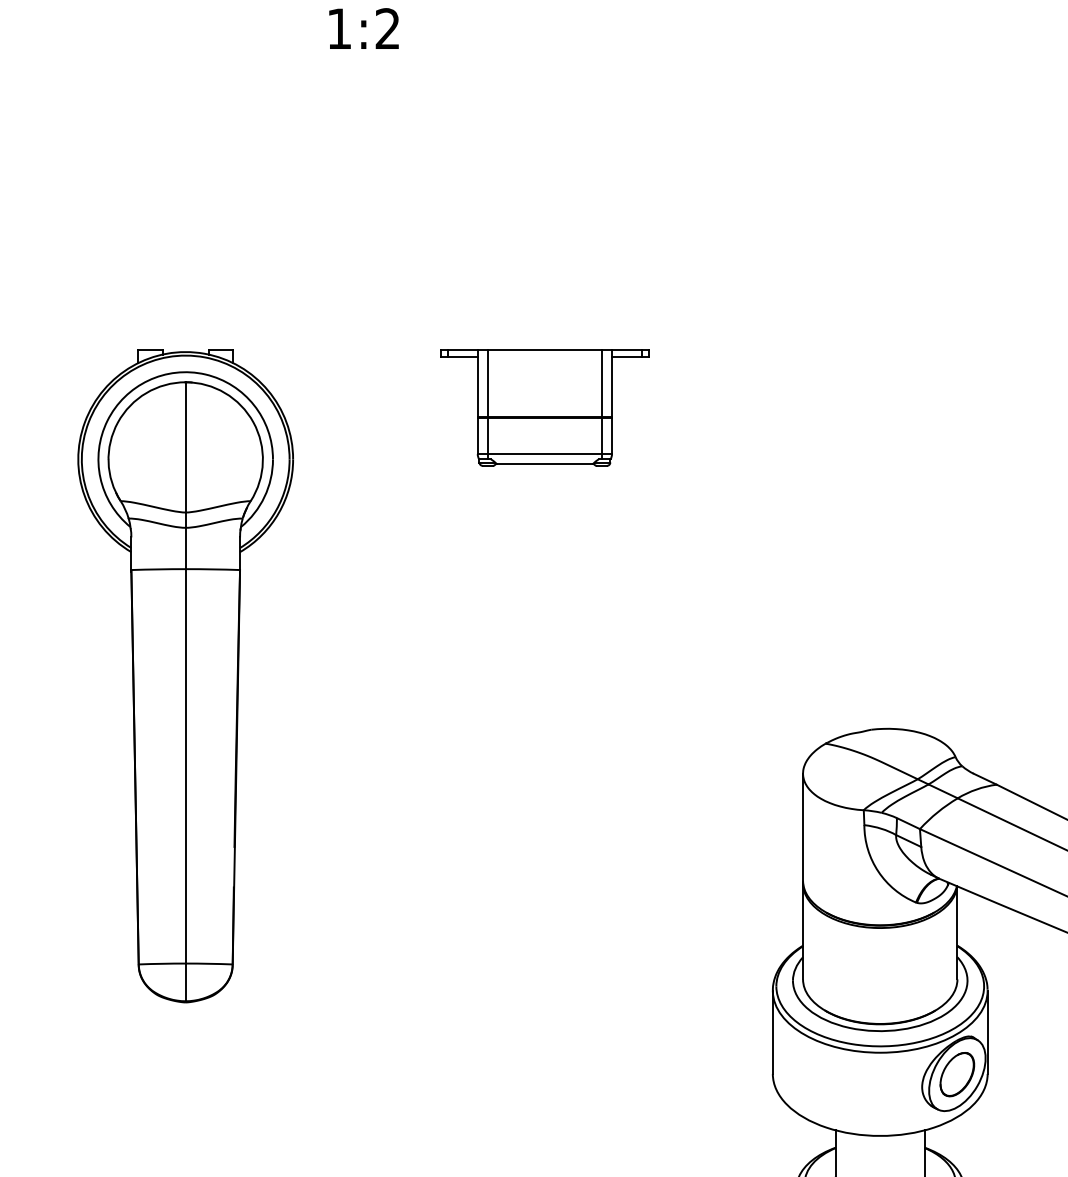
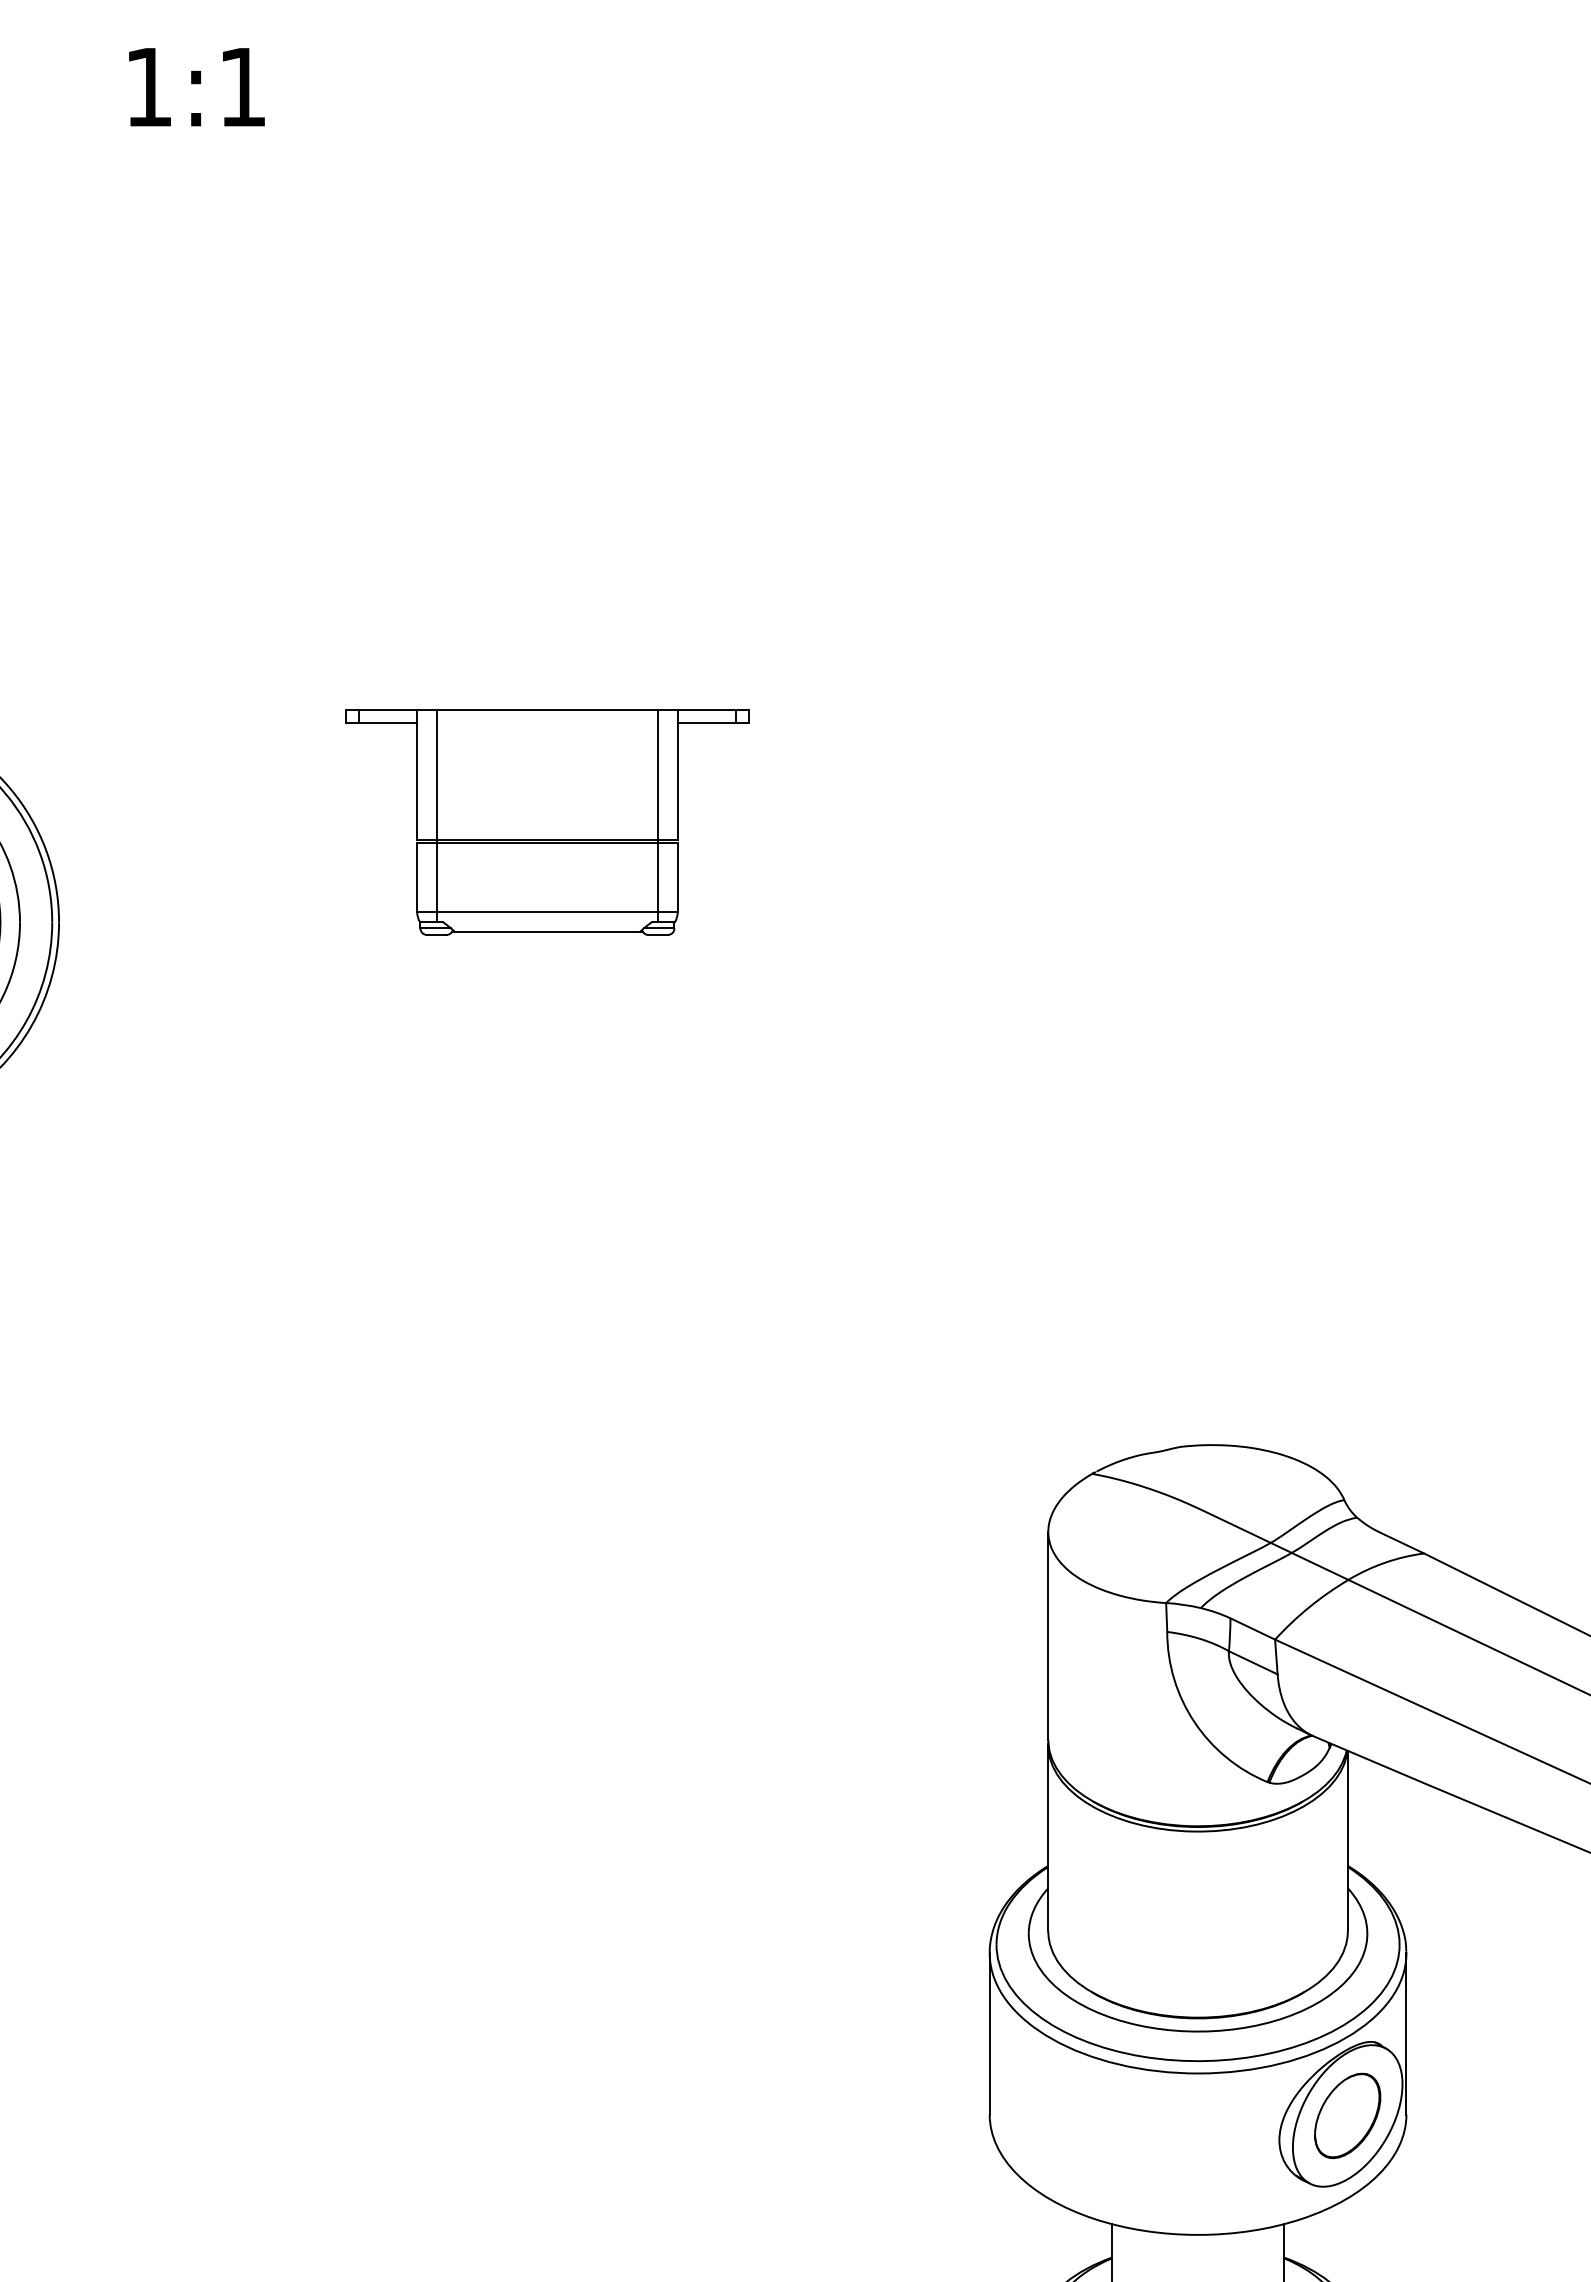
text: (387, 28) -> (242, 86), 1:2 -> 1:1

